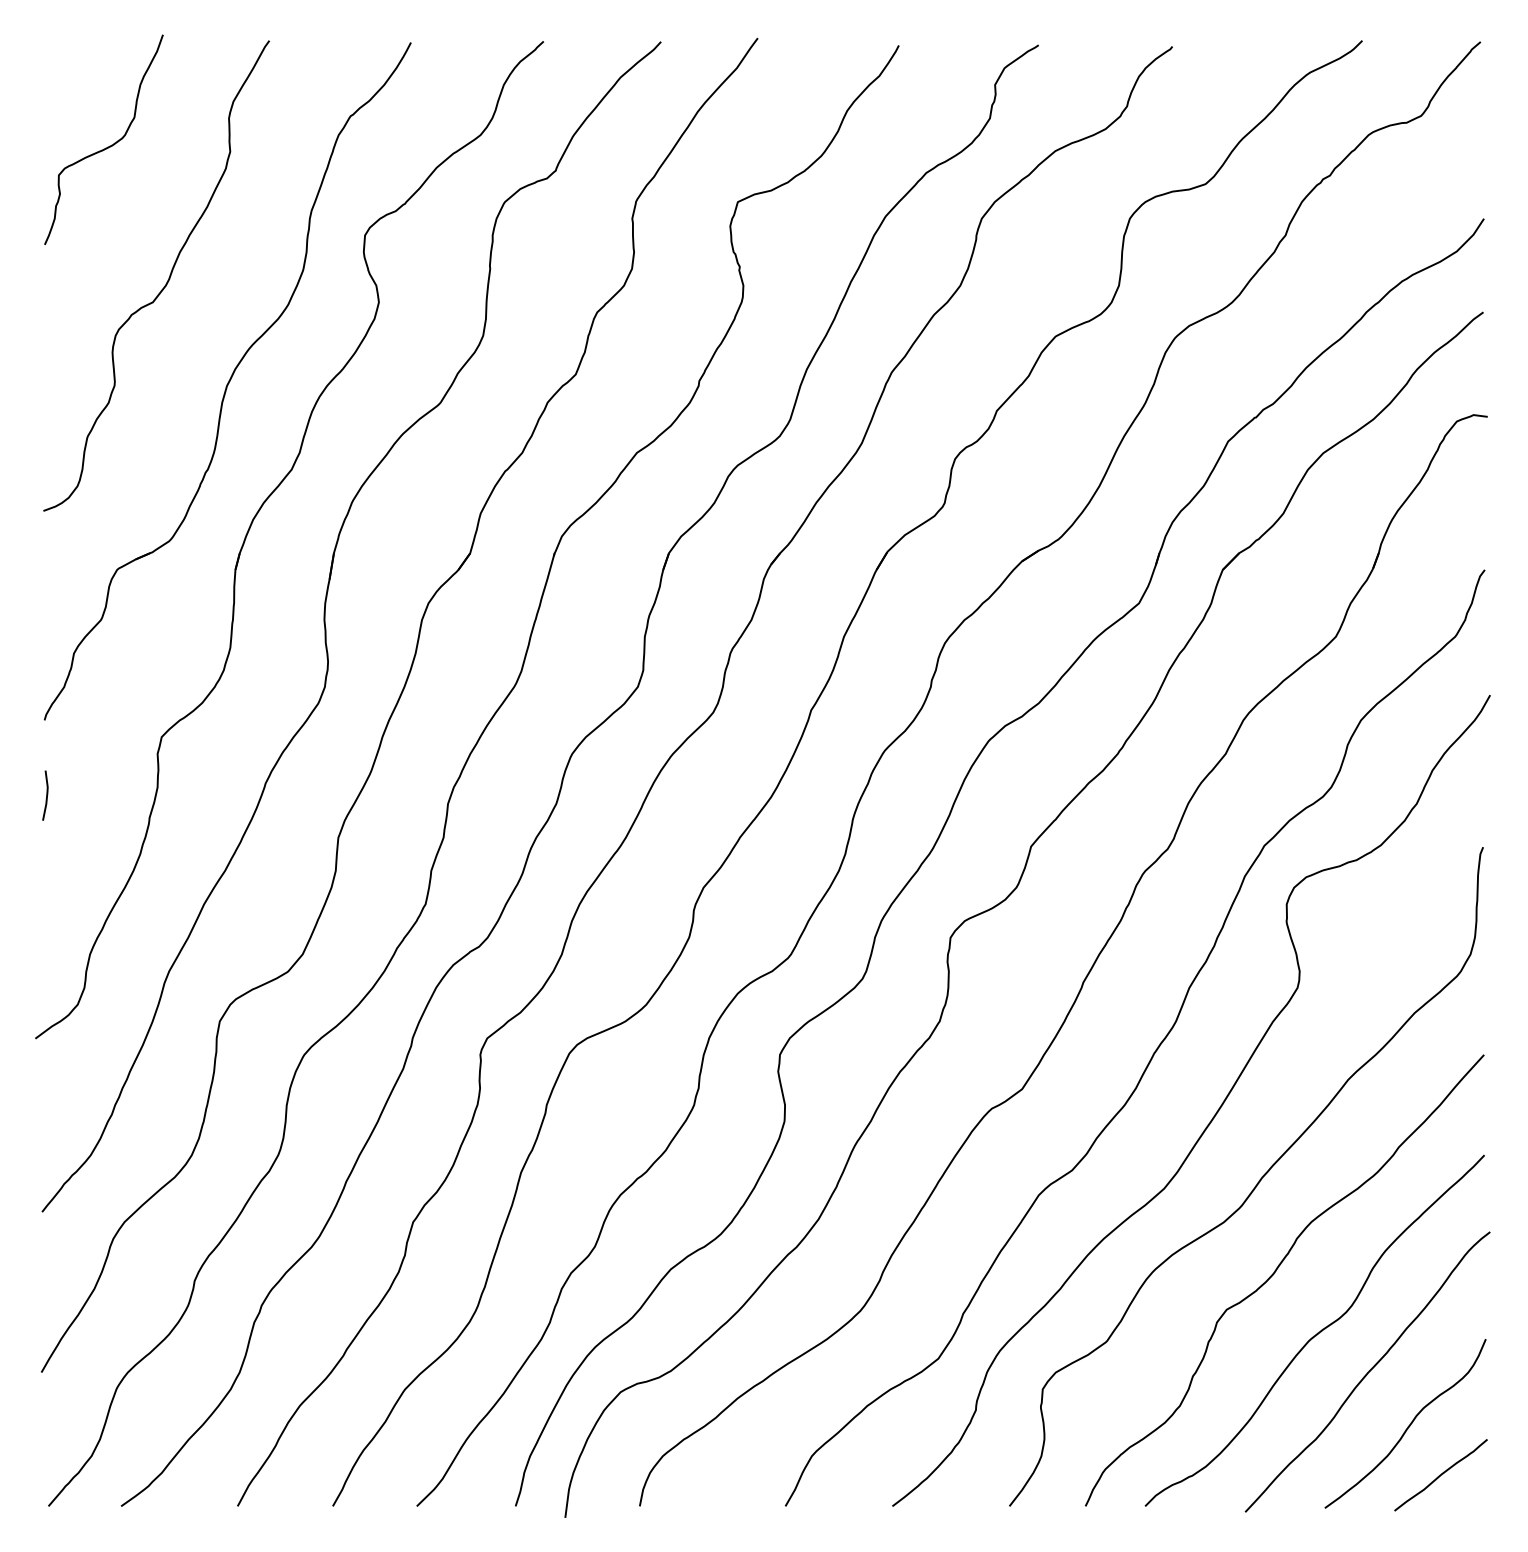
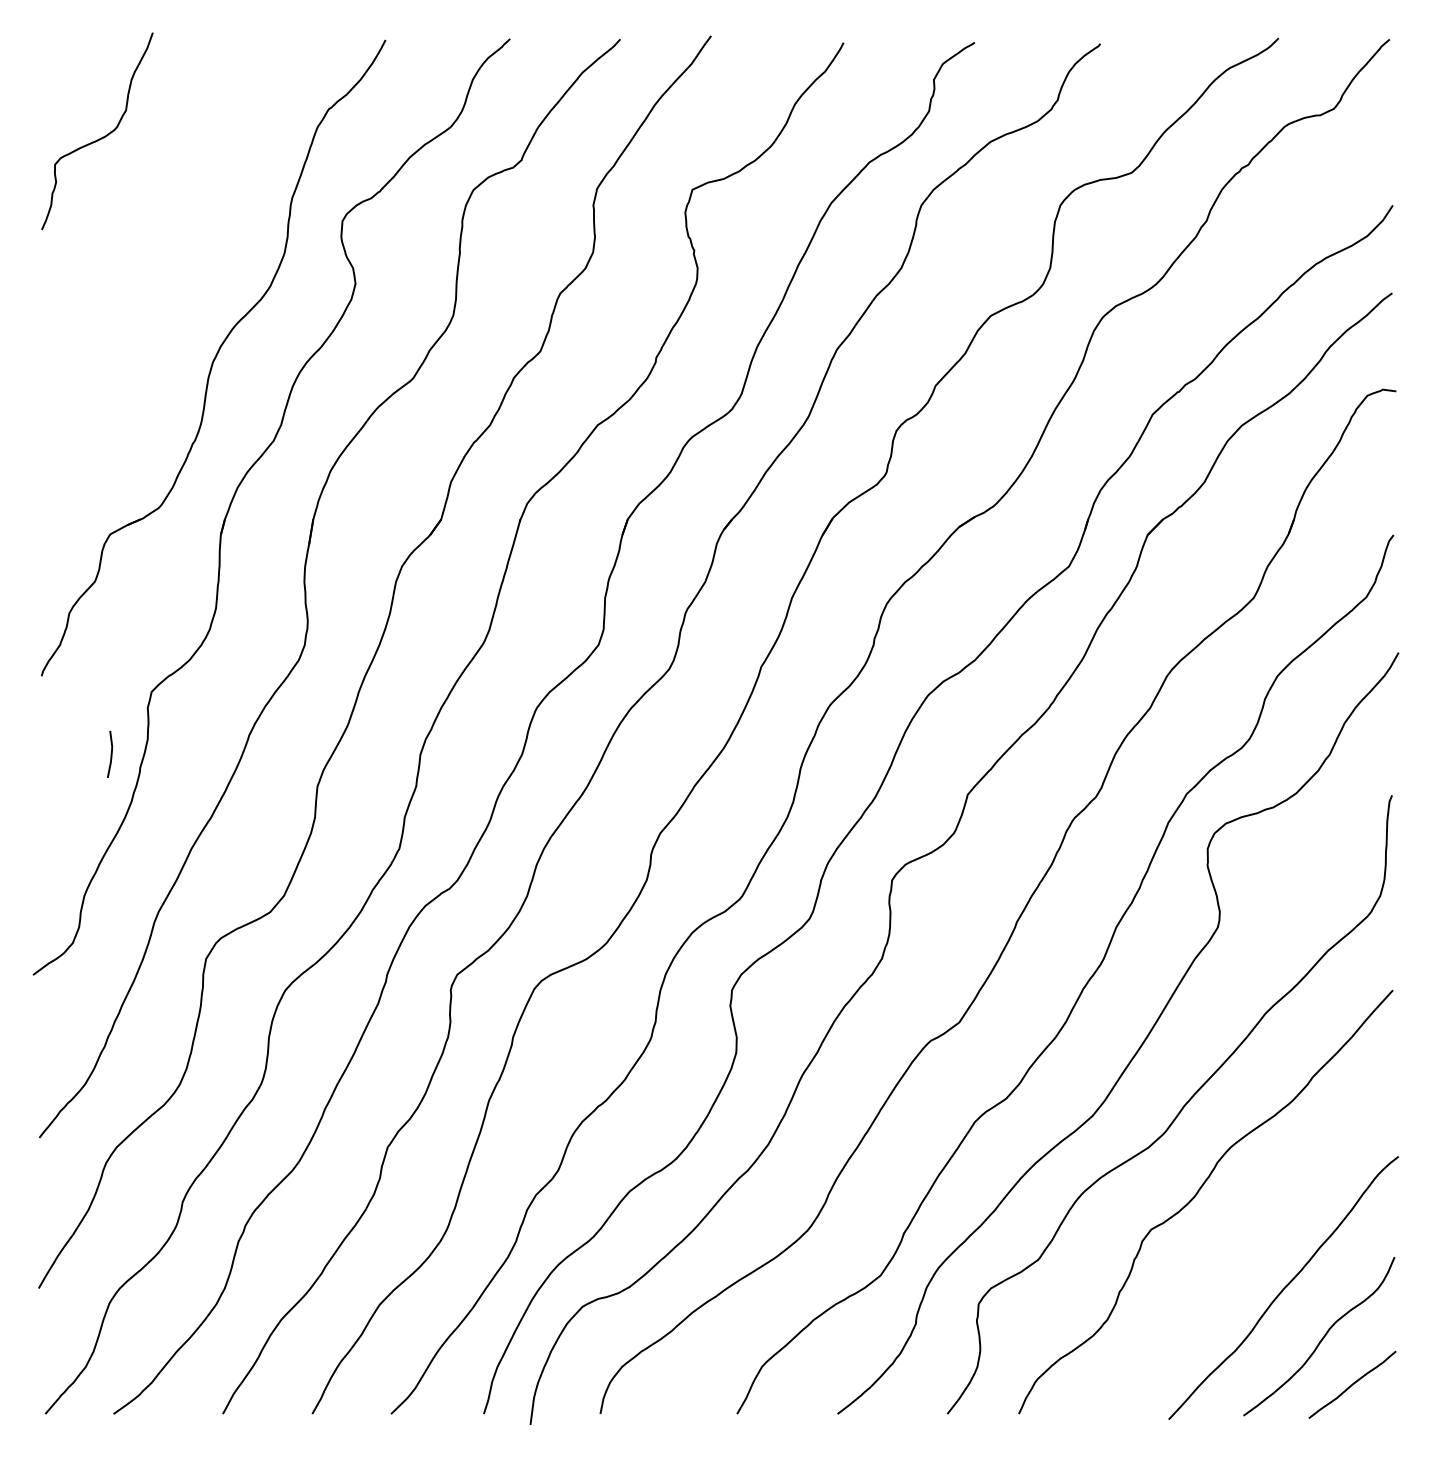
curve: (167, 280) -> (157, 263), removed
line: (46, 795) -> (111, 754), moved
curve: (1317, 1332) -> (1236, 1250), removed

